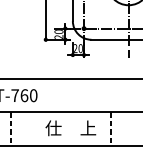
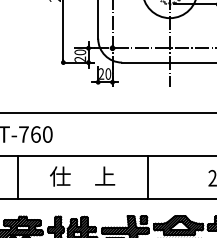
text: (70, 128) -> (82, 176), moved
line: (10, 129) -> (18, 177), dashed -> solid
line: (111, 129) -> (147, 177), dashed -> solid

